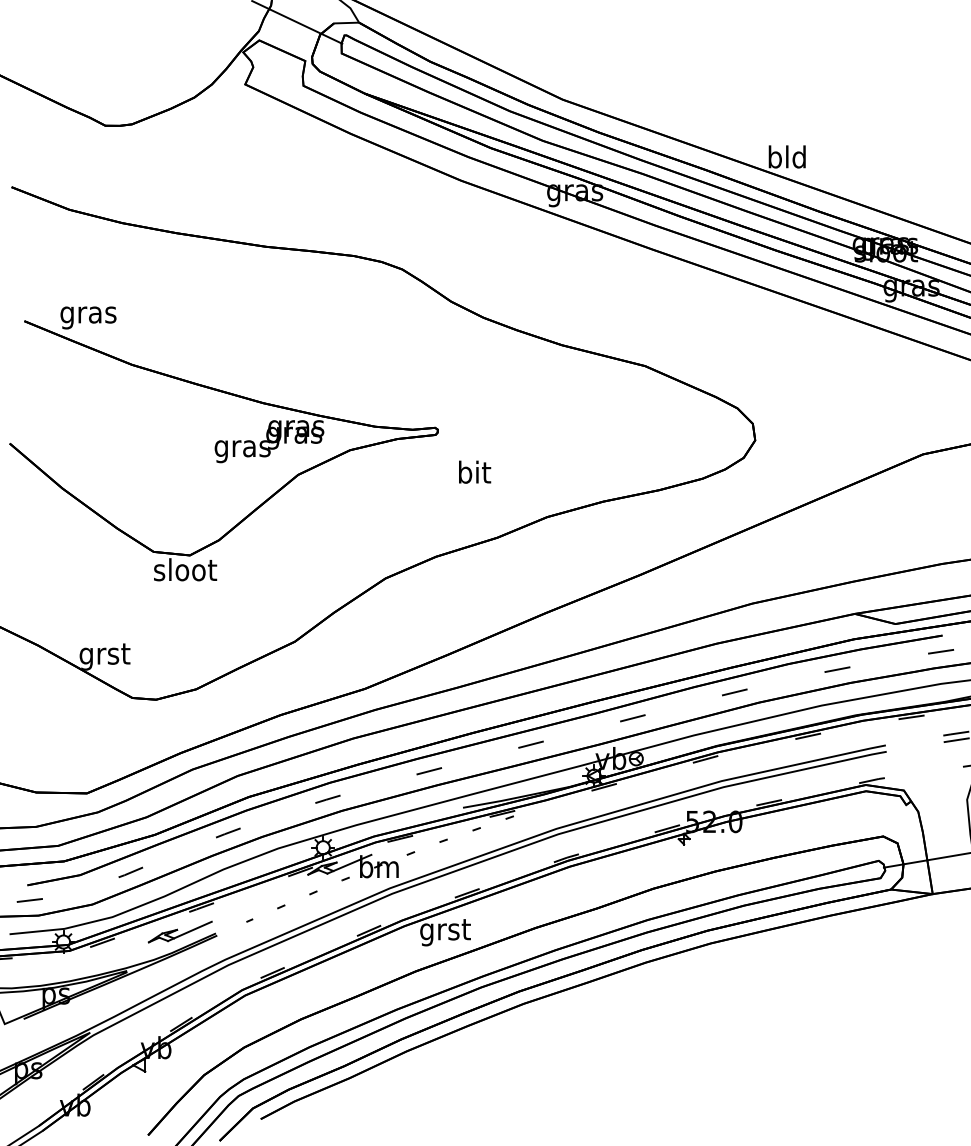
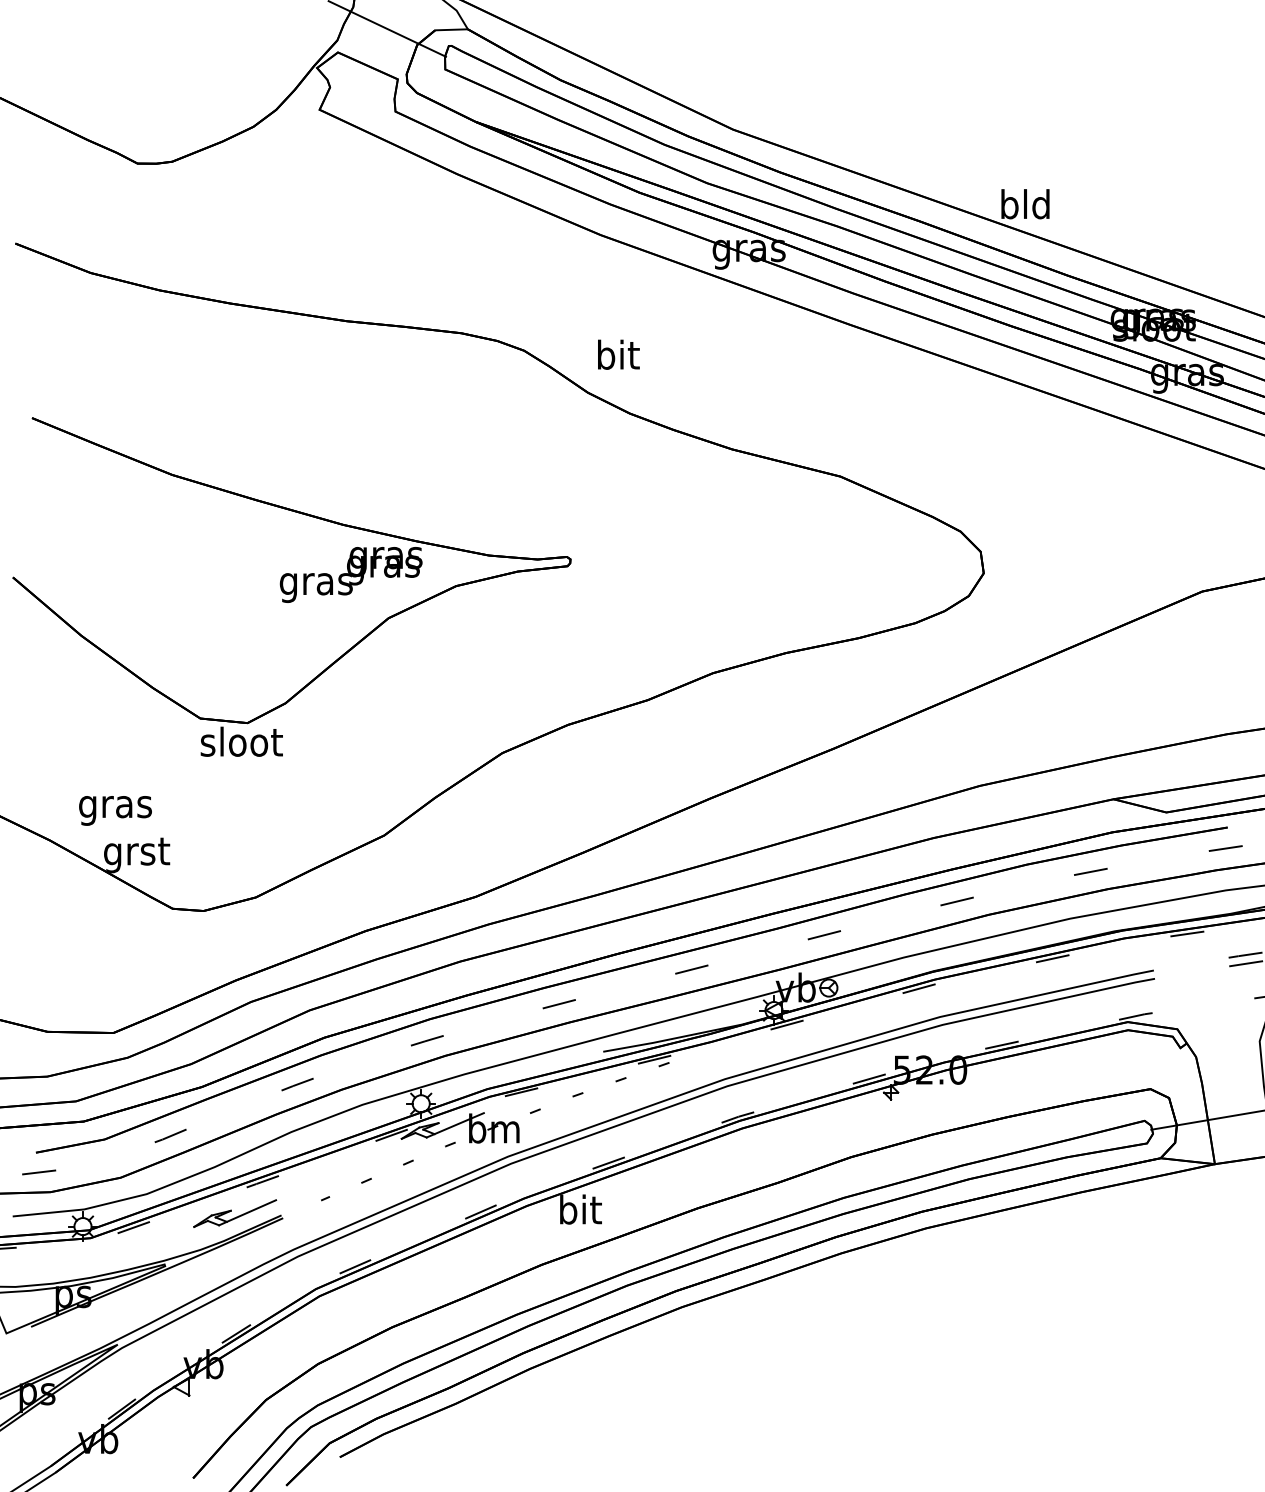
text: (88, 317) -> (115, 810), moved
text: (474, 472) -> (618, 354), moved
text: (445, 931) -> (580, 1213), grst -> bit

